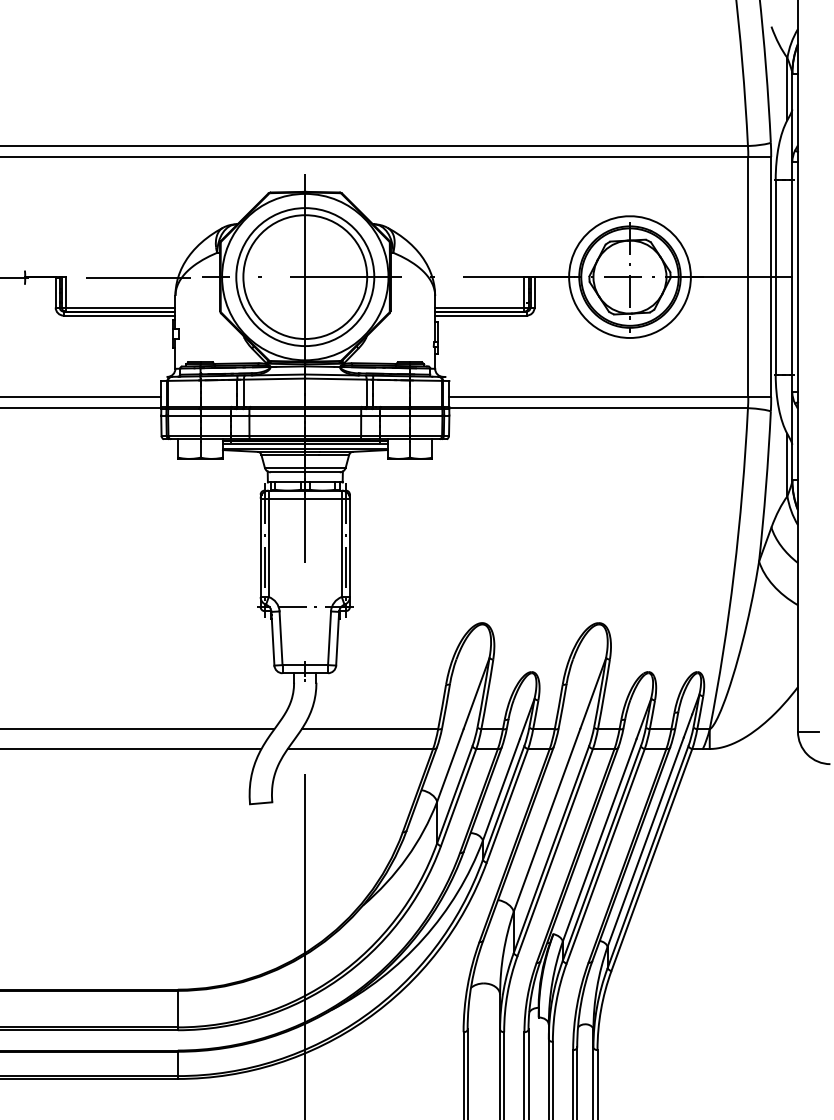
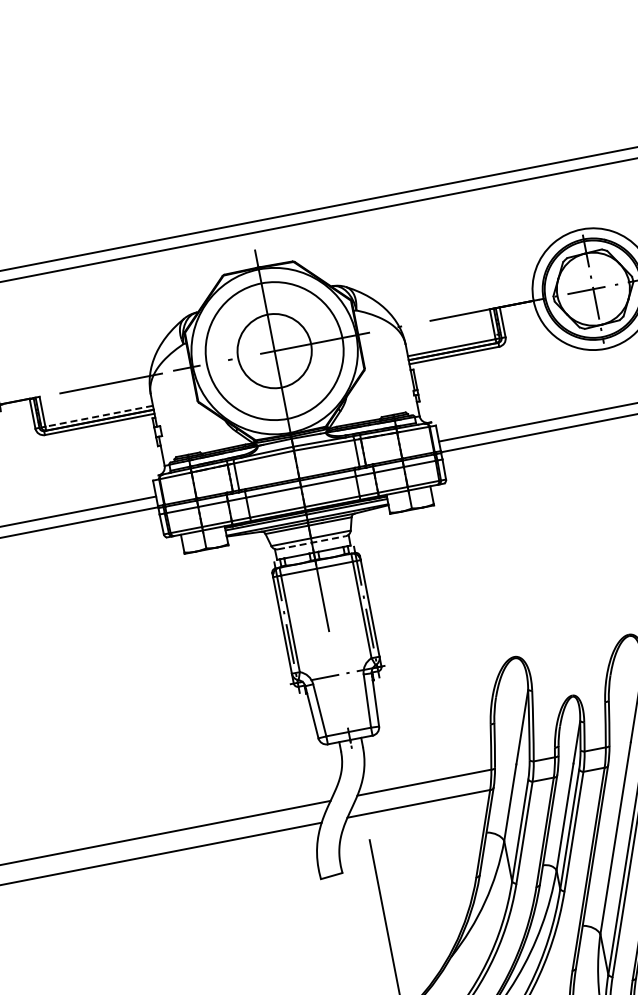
circle: (305, 277) -> (274, 351), size x0.6
line: (120, 307) -> (99, 416), solid -> dashed
line: (305, 472) -> (312, 542), solid -> dashed

